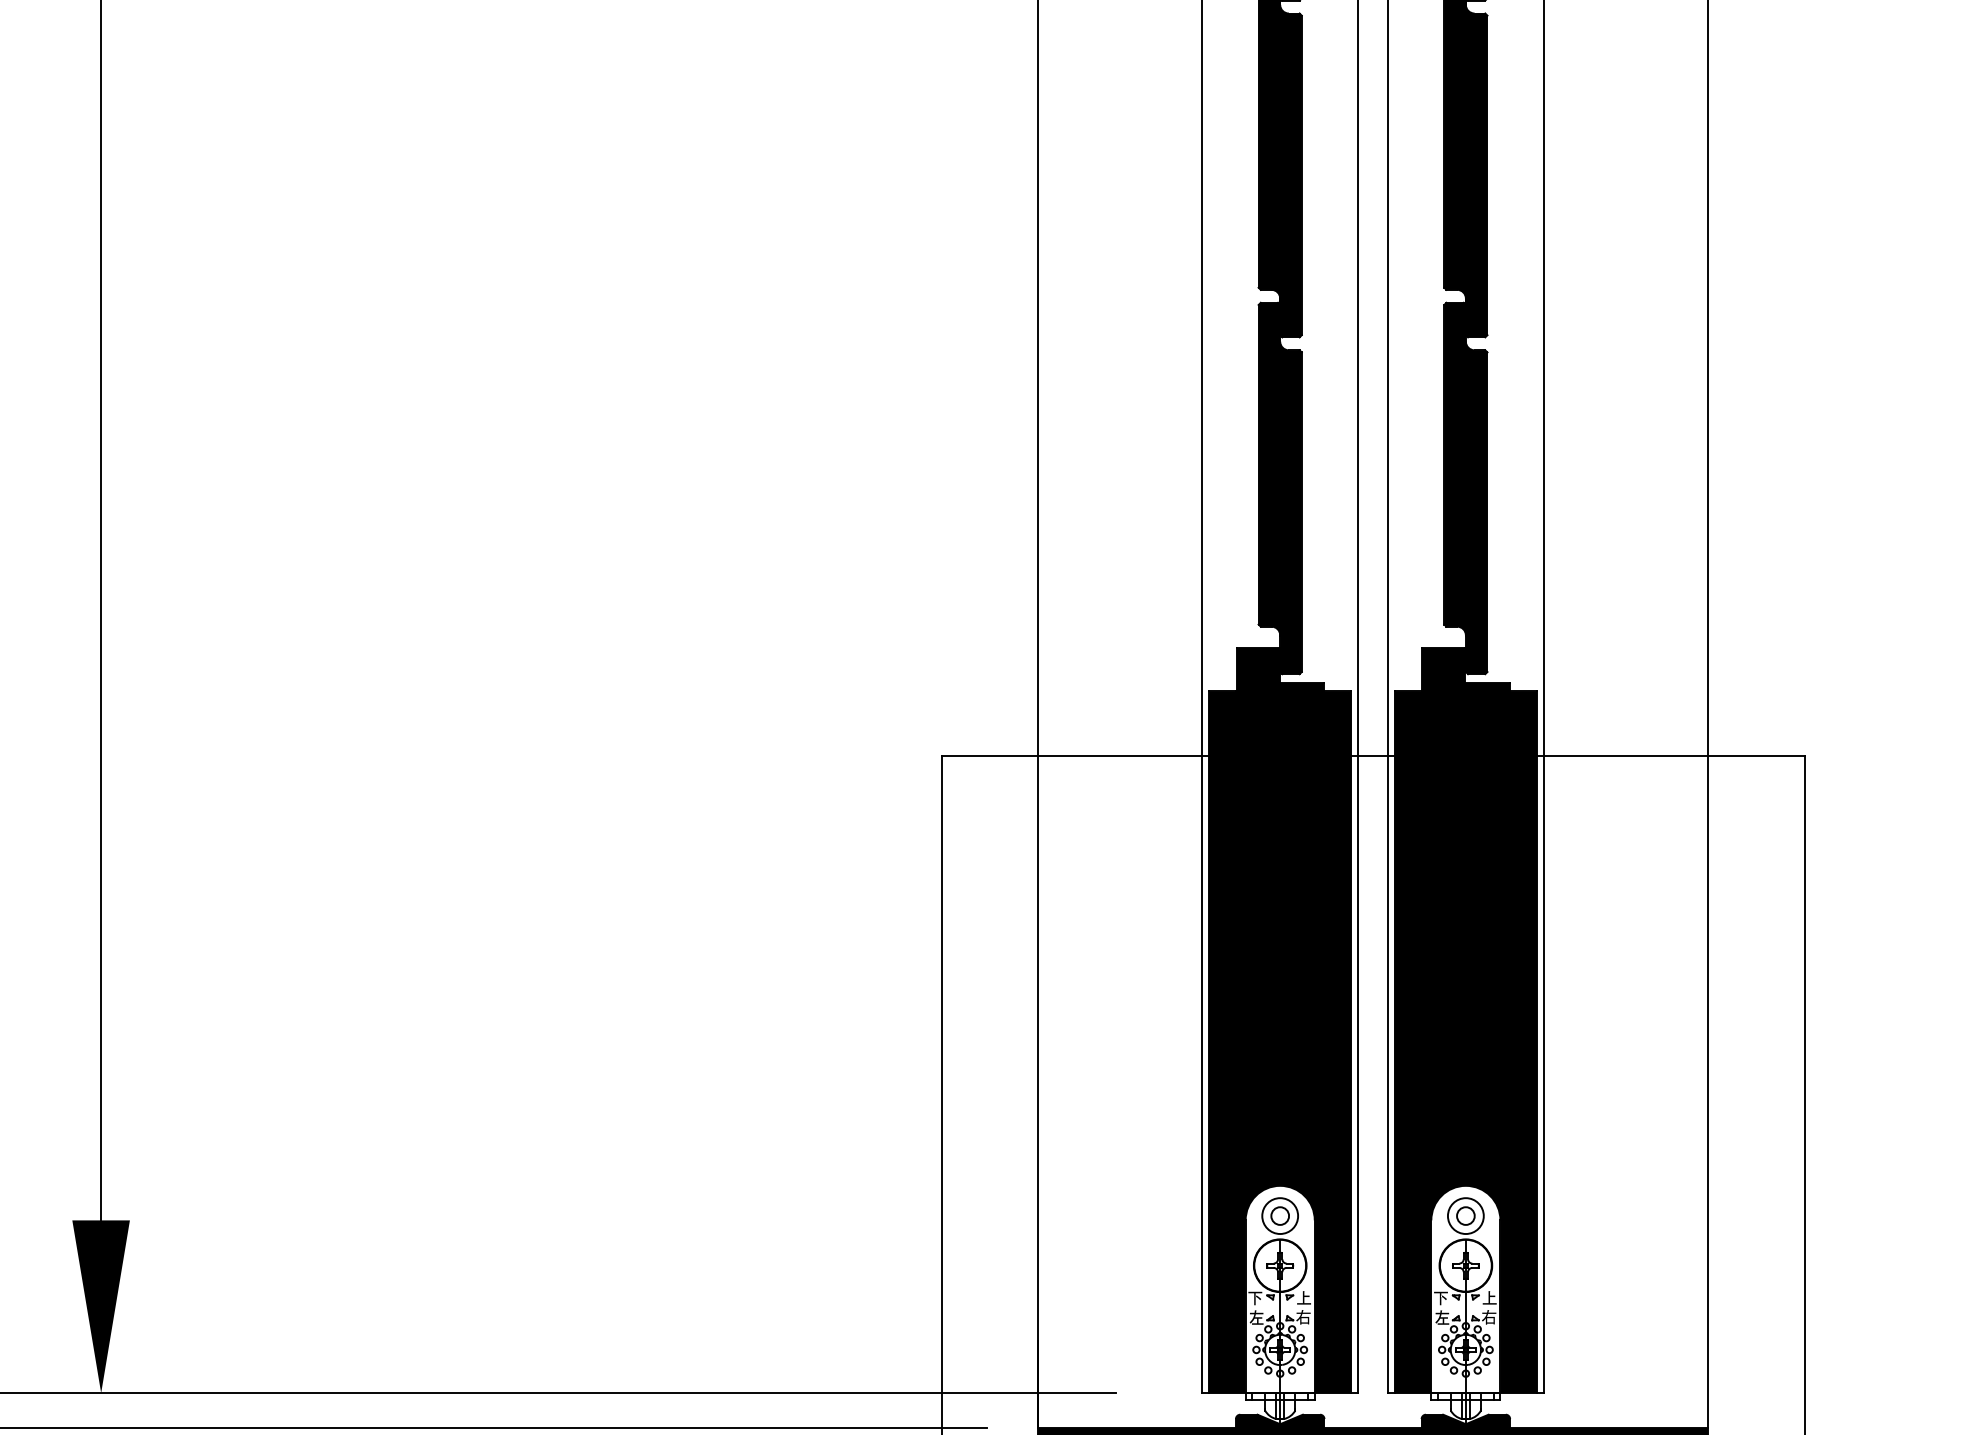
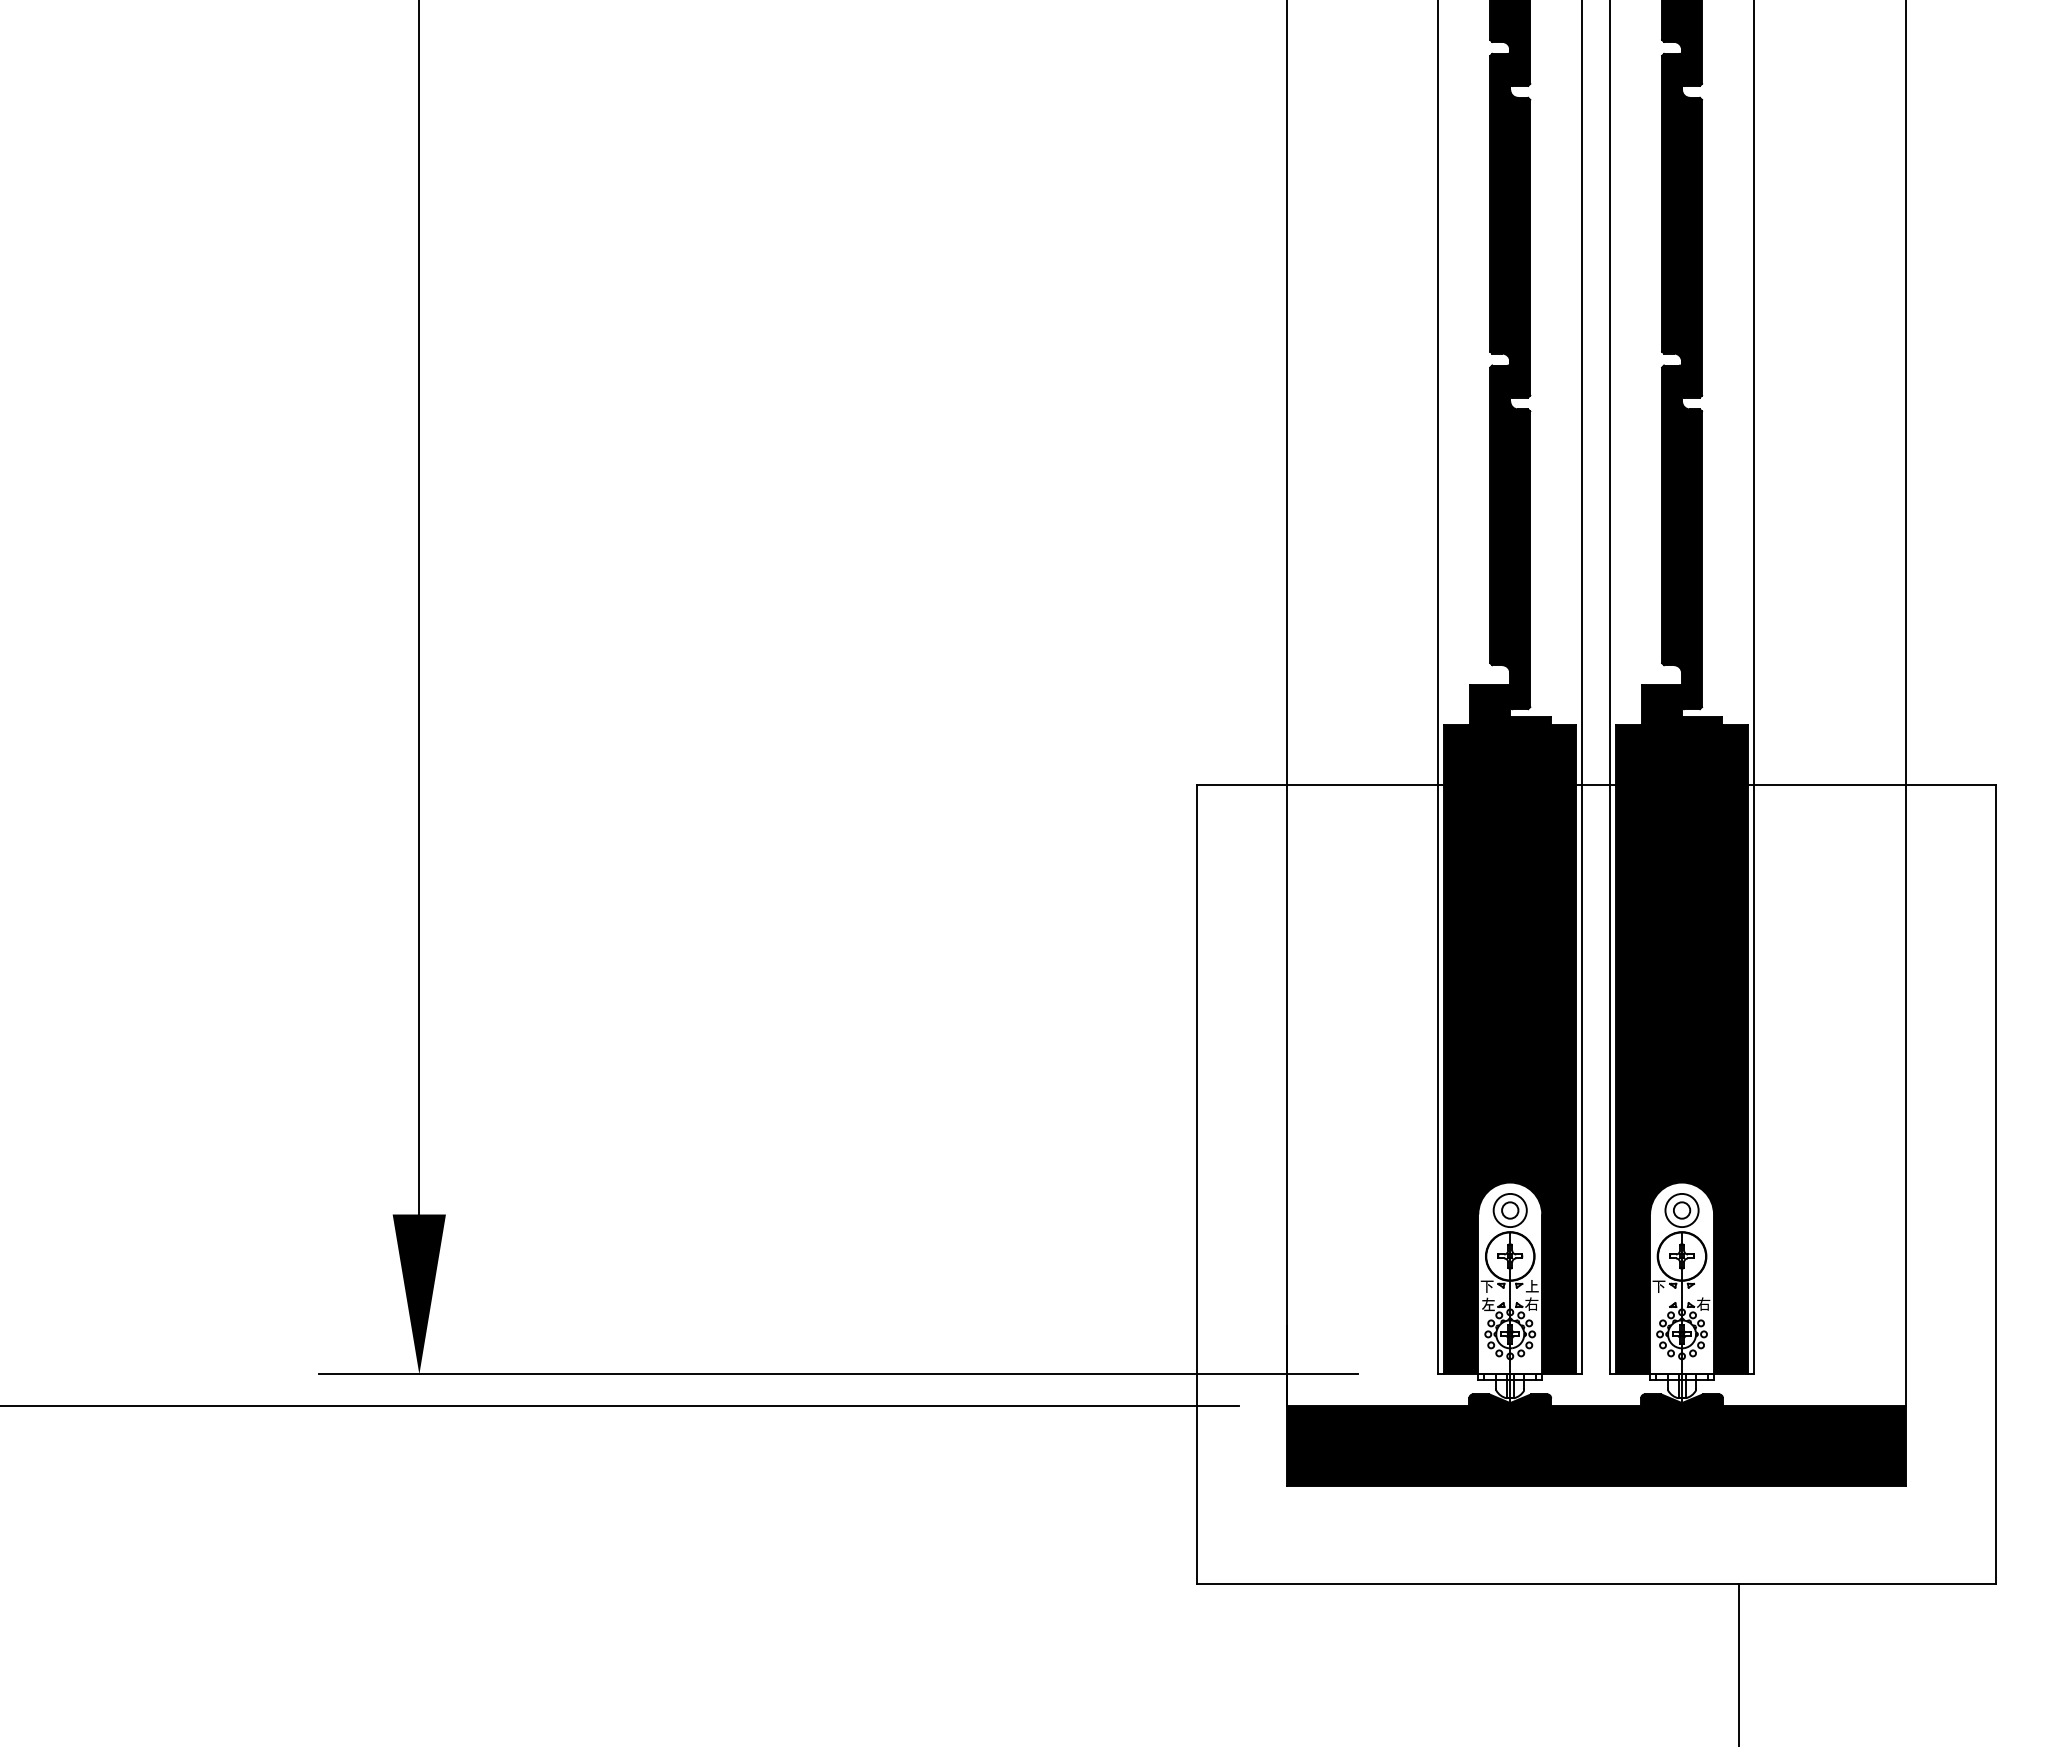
fill: (1489, 1297) -> (1703, 1285), removed
fill: (1441, 1317) -> (1659, 1304), removed

